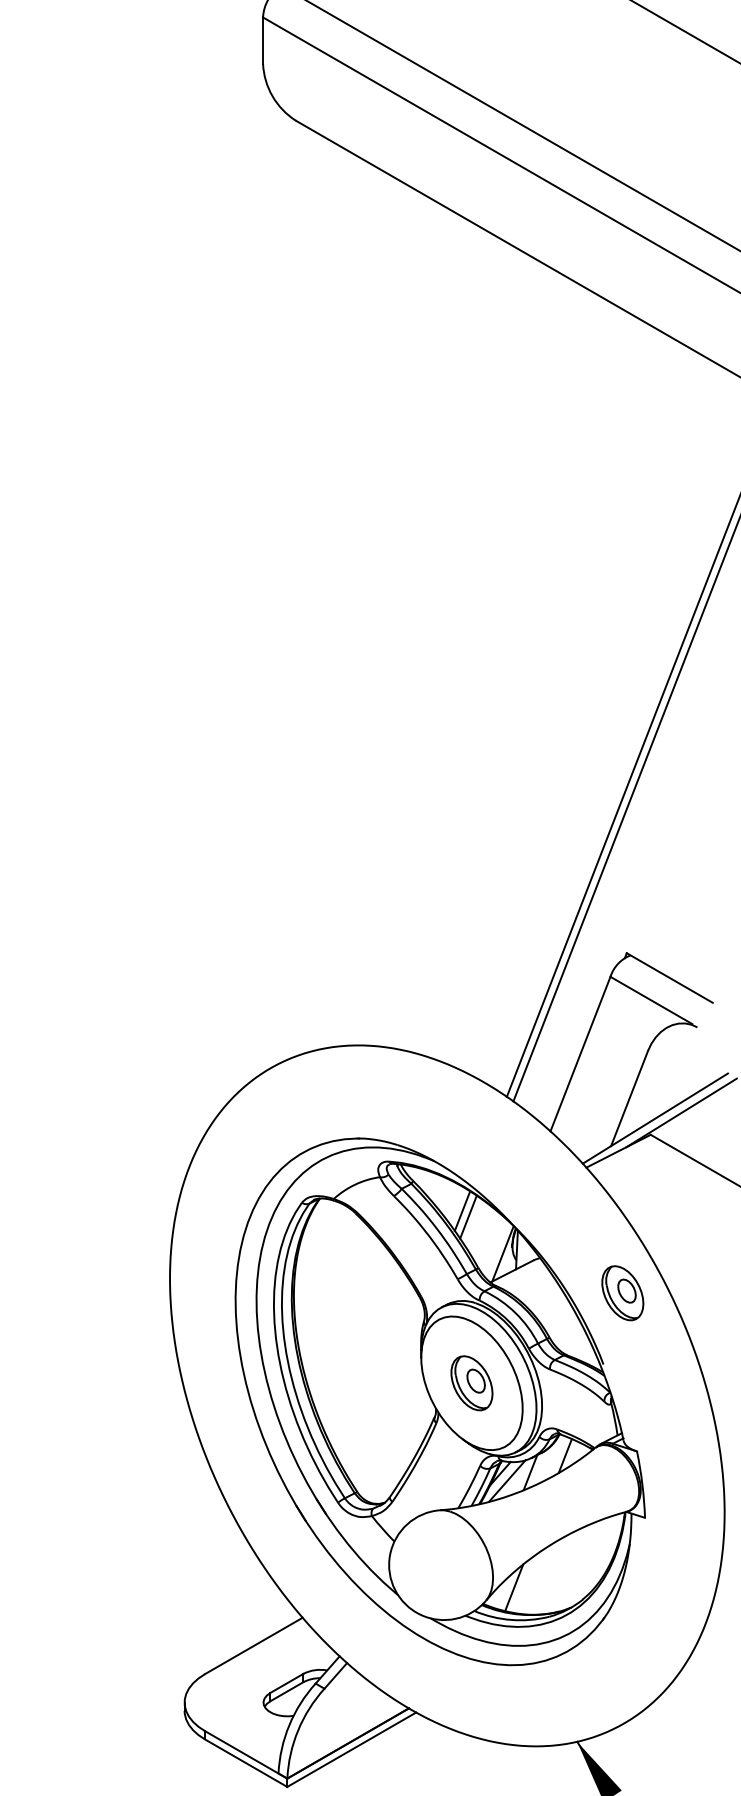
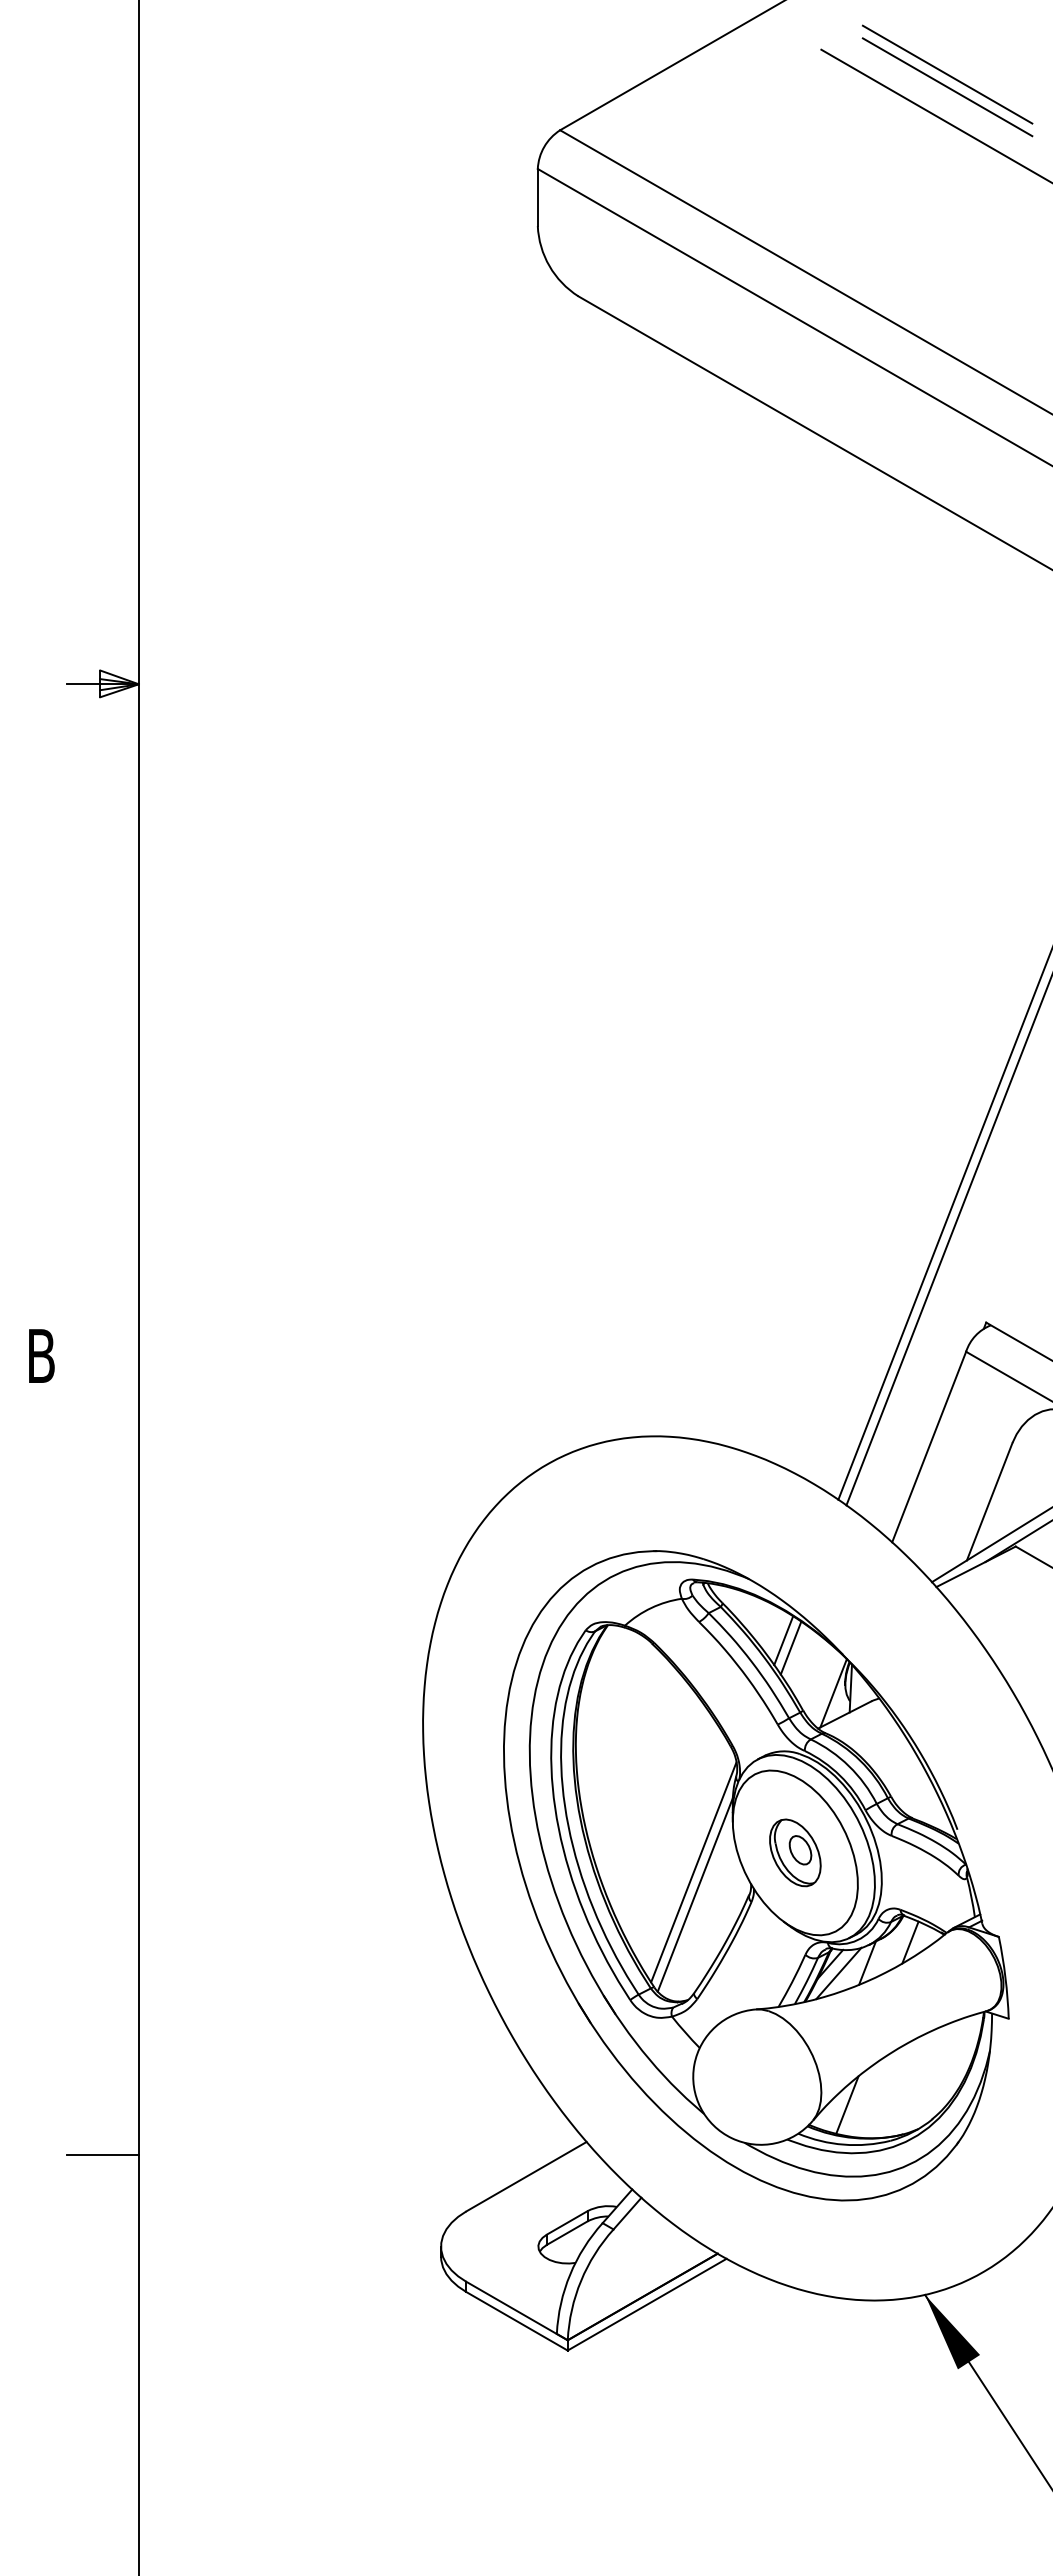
part: (622, 1292) -> (981, 1741), removed
line: (389, 1399) -> (693, 1872), added
line: (390, 1417) -> (695, 1894), added

